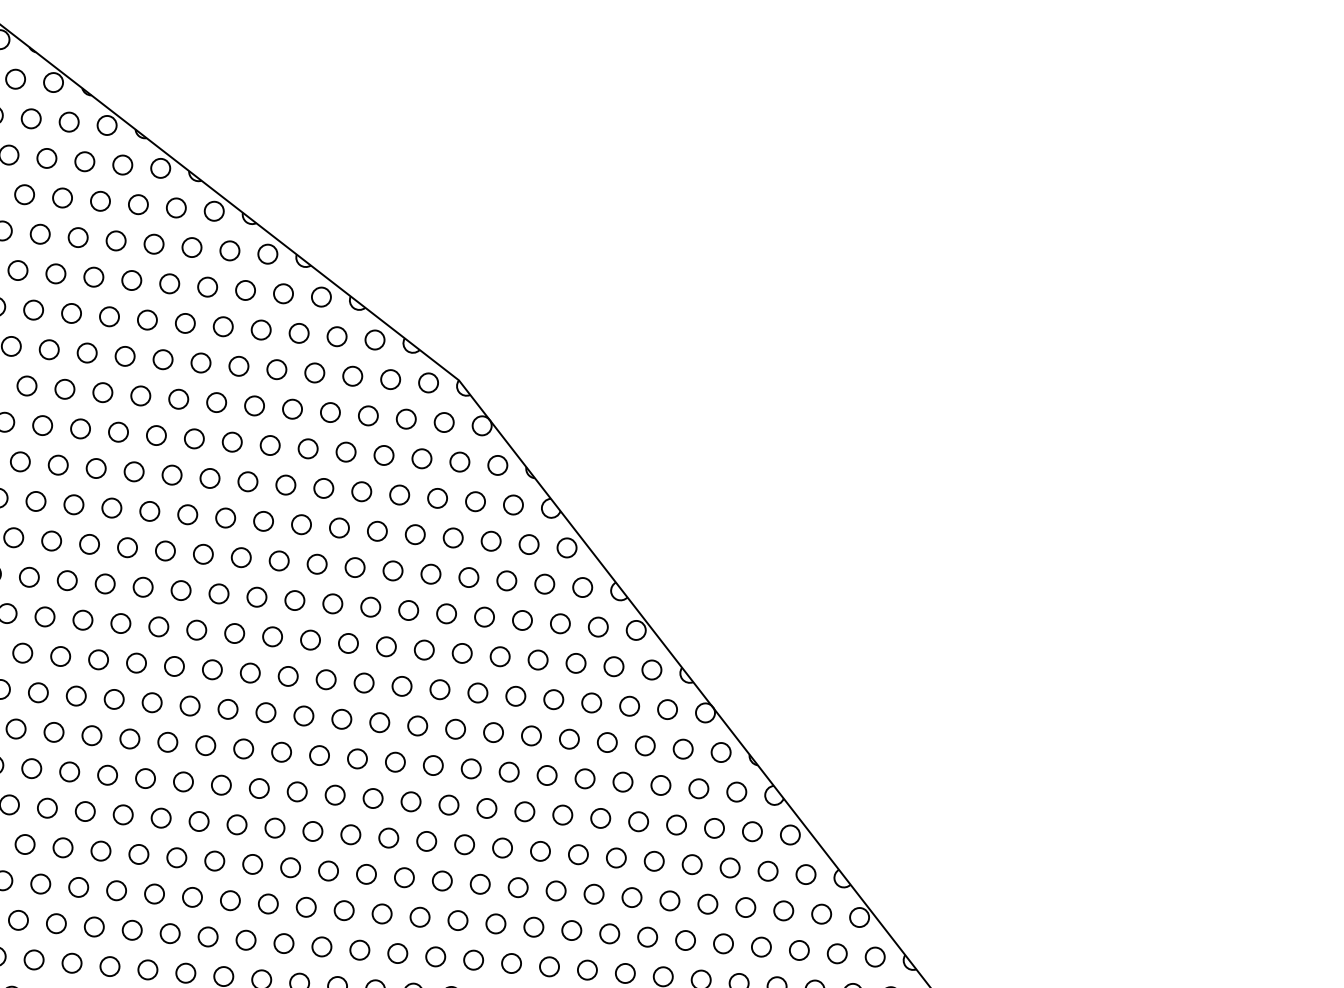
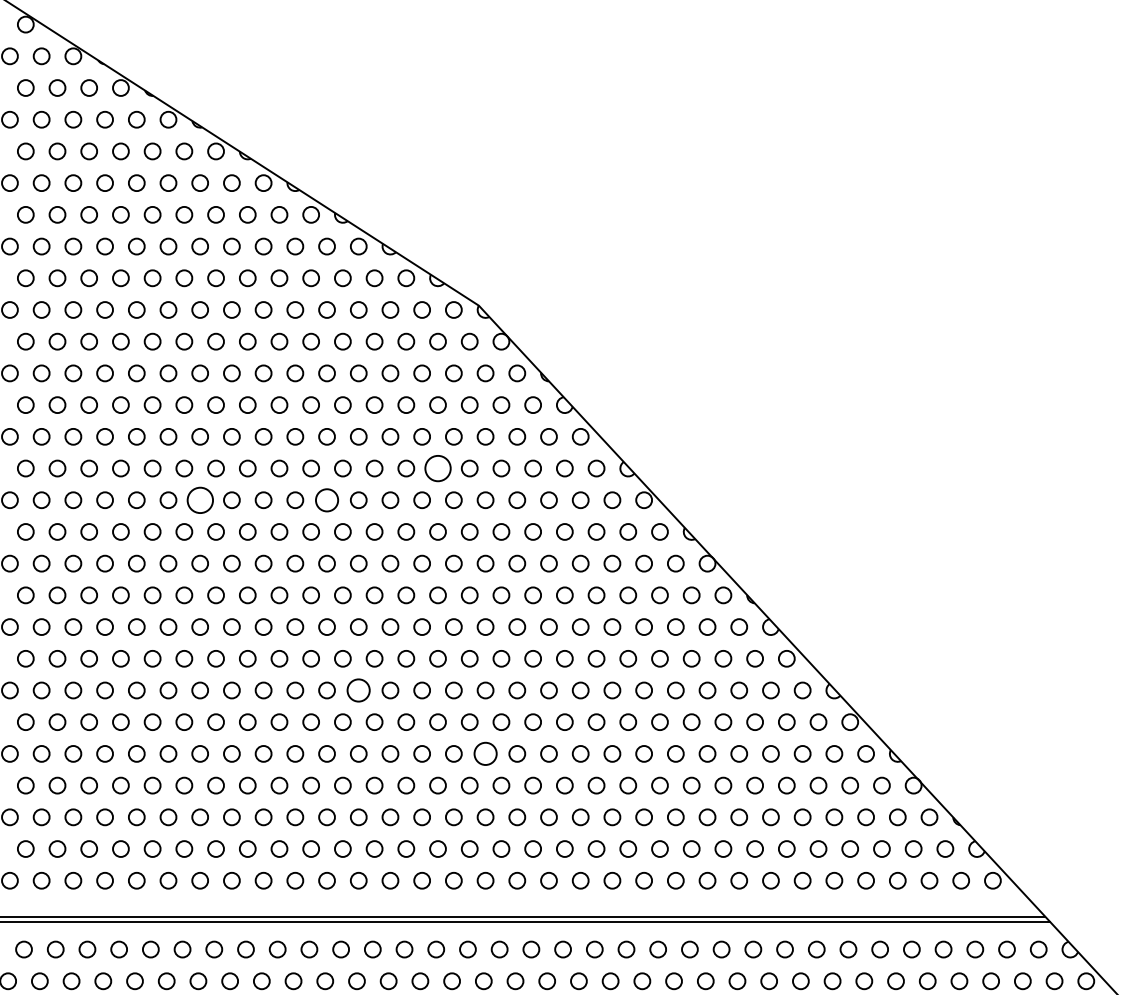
circle: (392, 570) -> (437, 468), size x1.6
circle: (104, 583) -> (199, 499), size x1.6
circle: (256, 596) -> (326, 499), size x1.4
circle: (274, 828) -> (358, 690), size x1.4
circle: (420, 916) -> (485, 753), size x1.4

